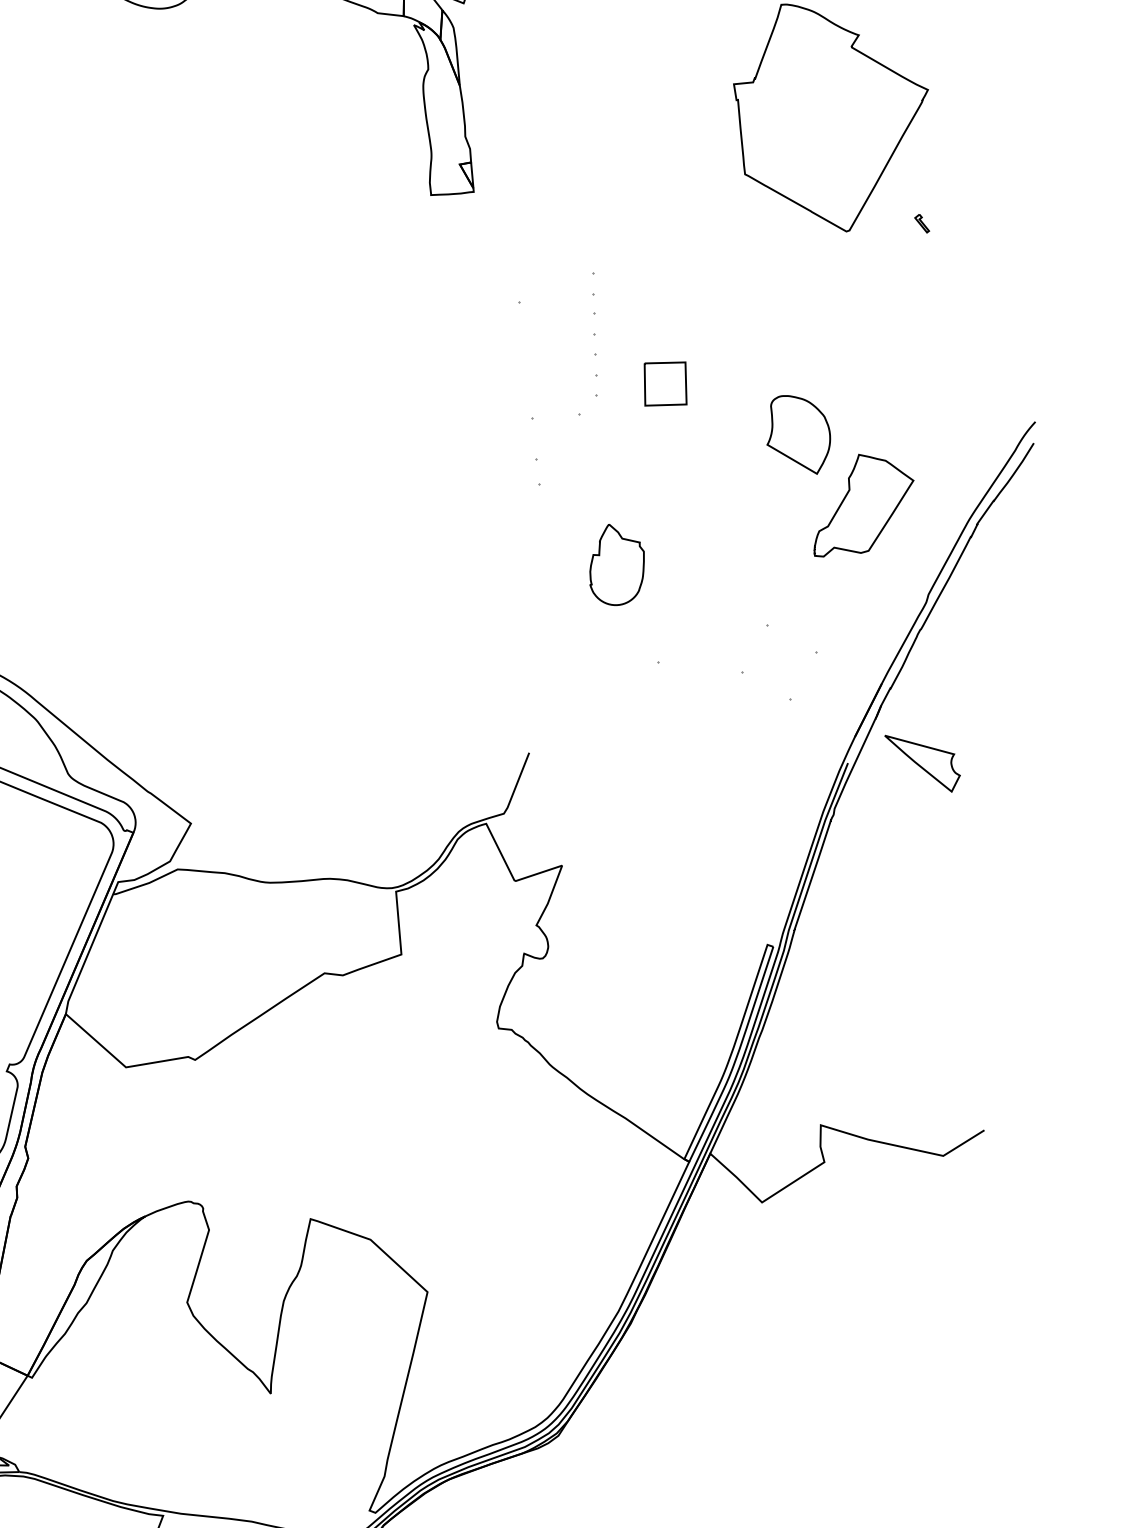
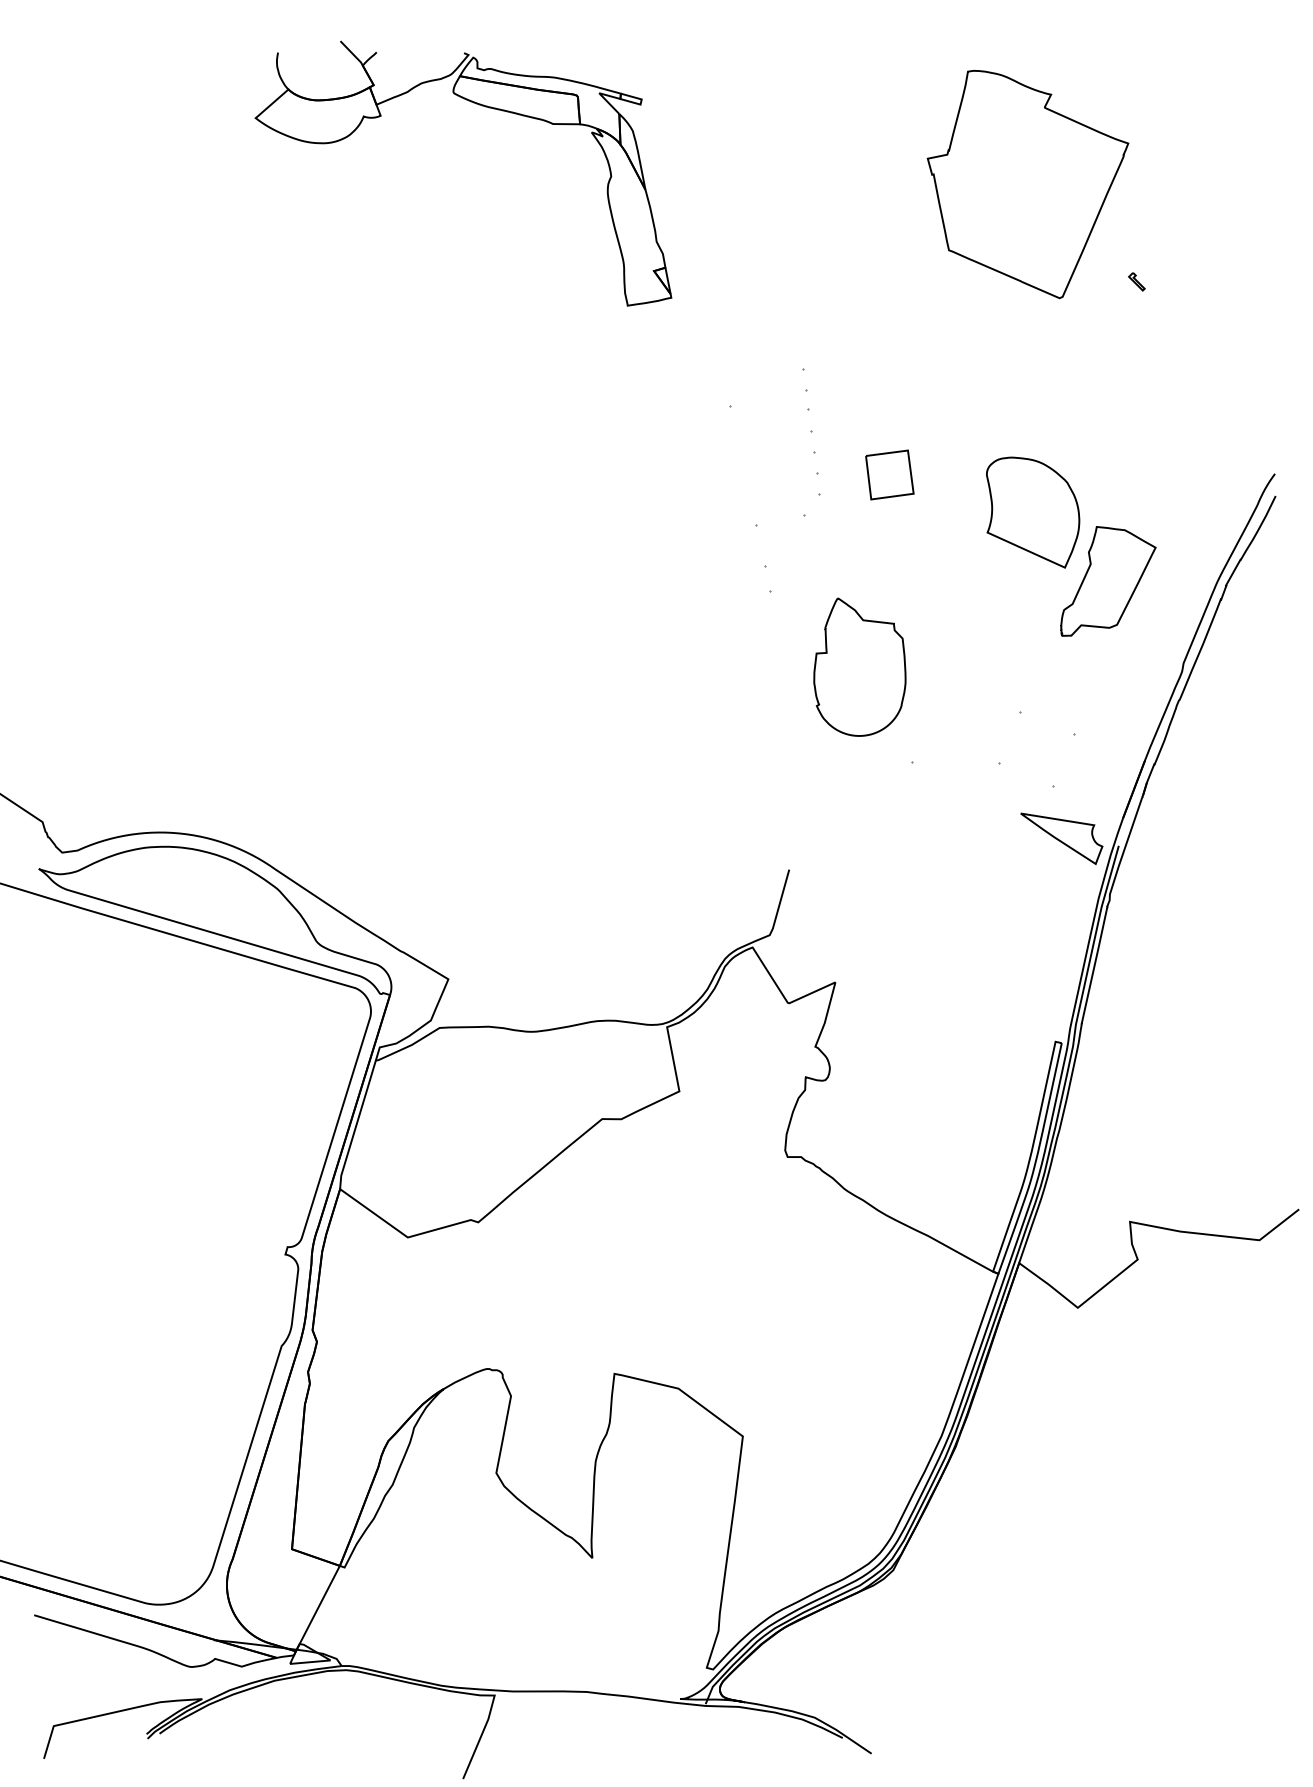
part: (799, 434) -> (1033, 512), size x1.43
part: (617, 564) -> (859, 666), size x1.67
part: (921, 763) -> (1061, 838), moved

